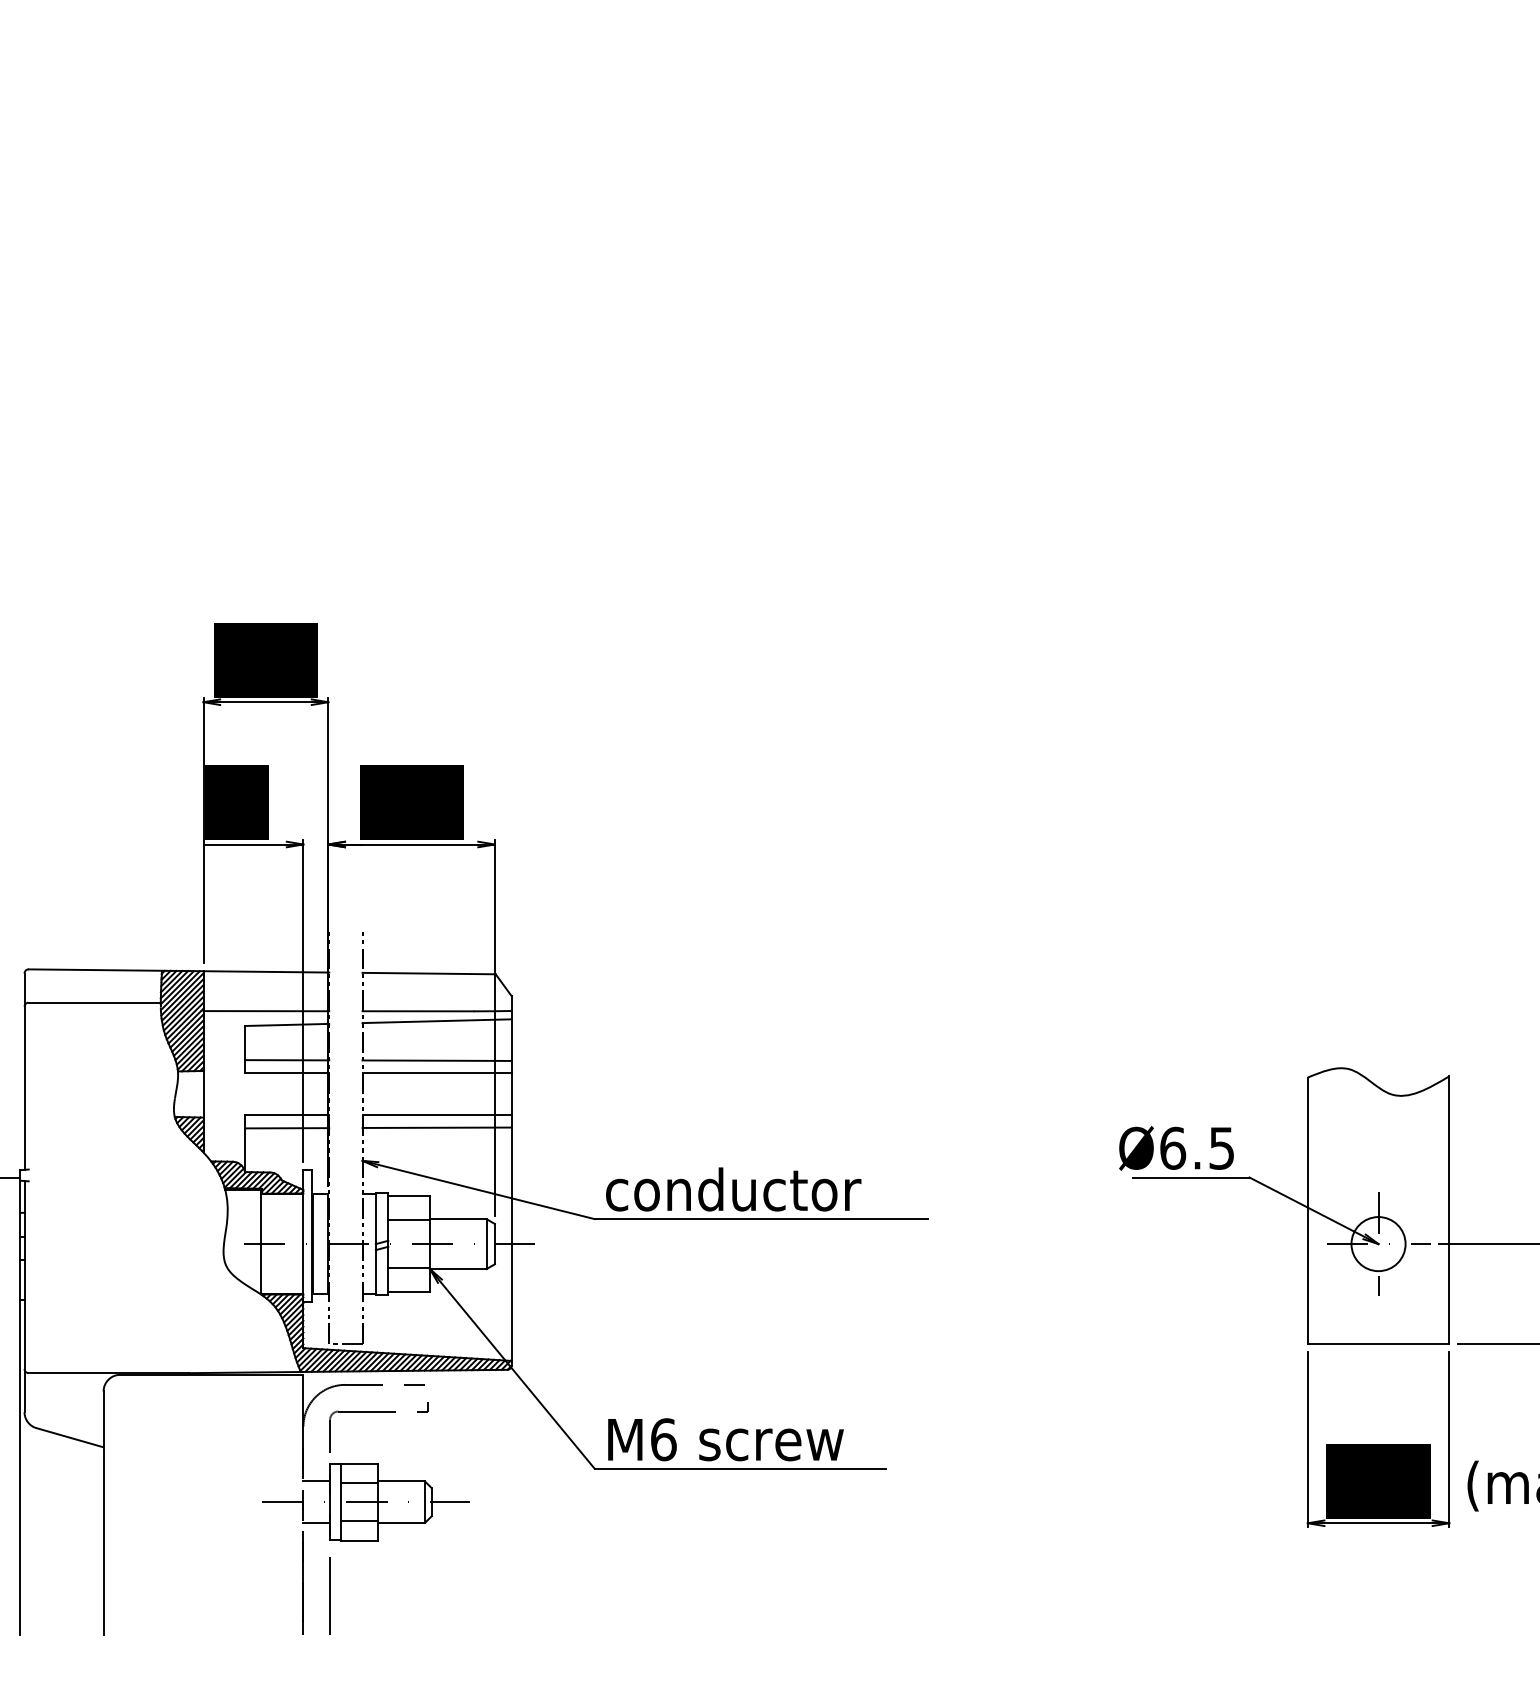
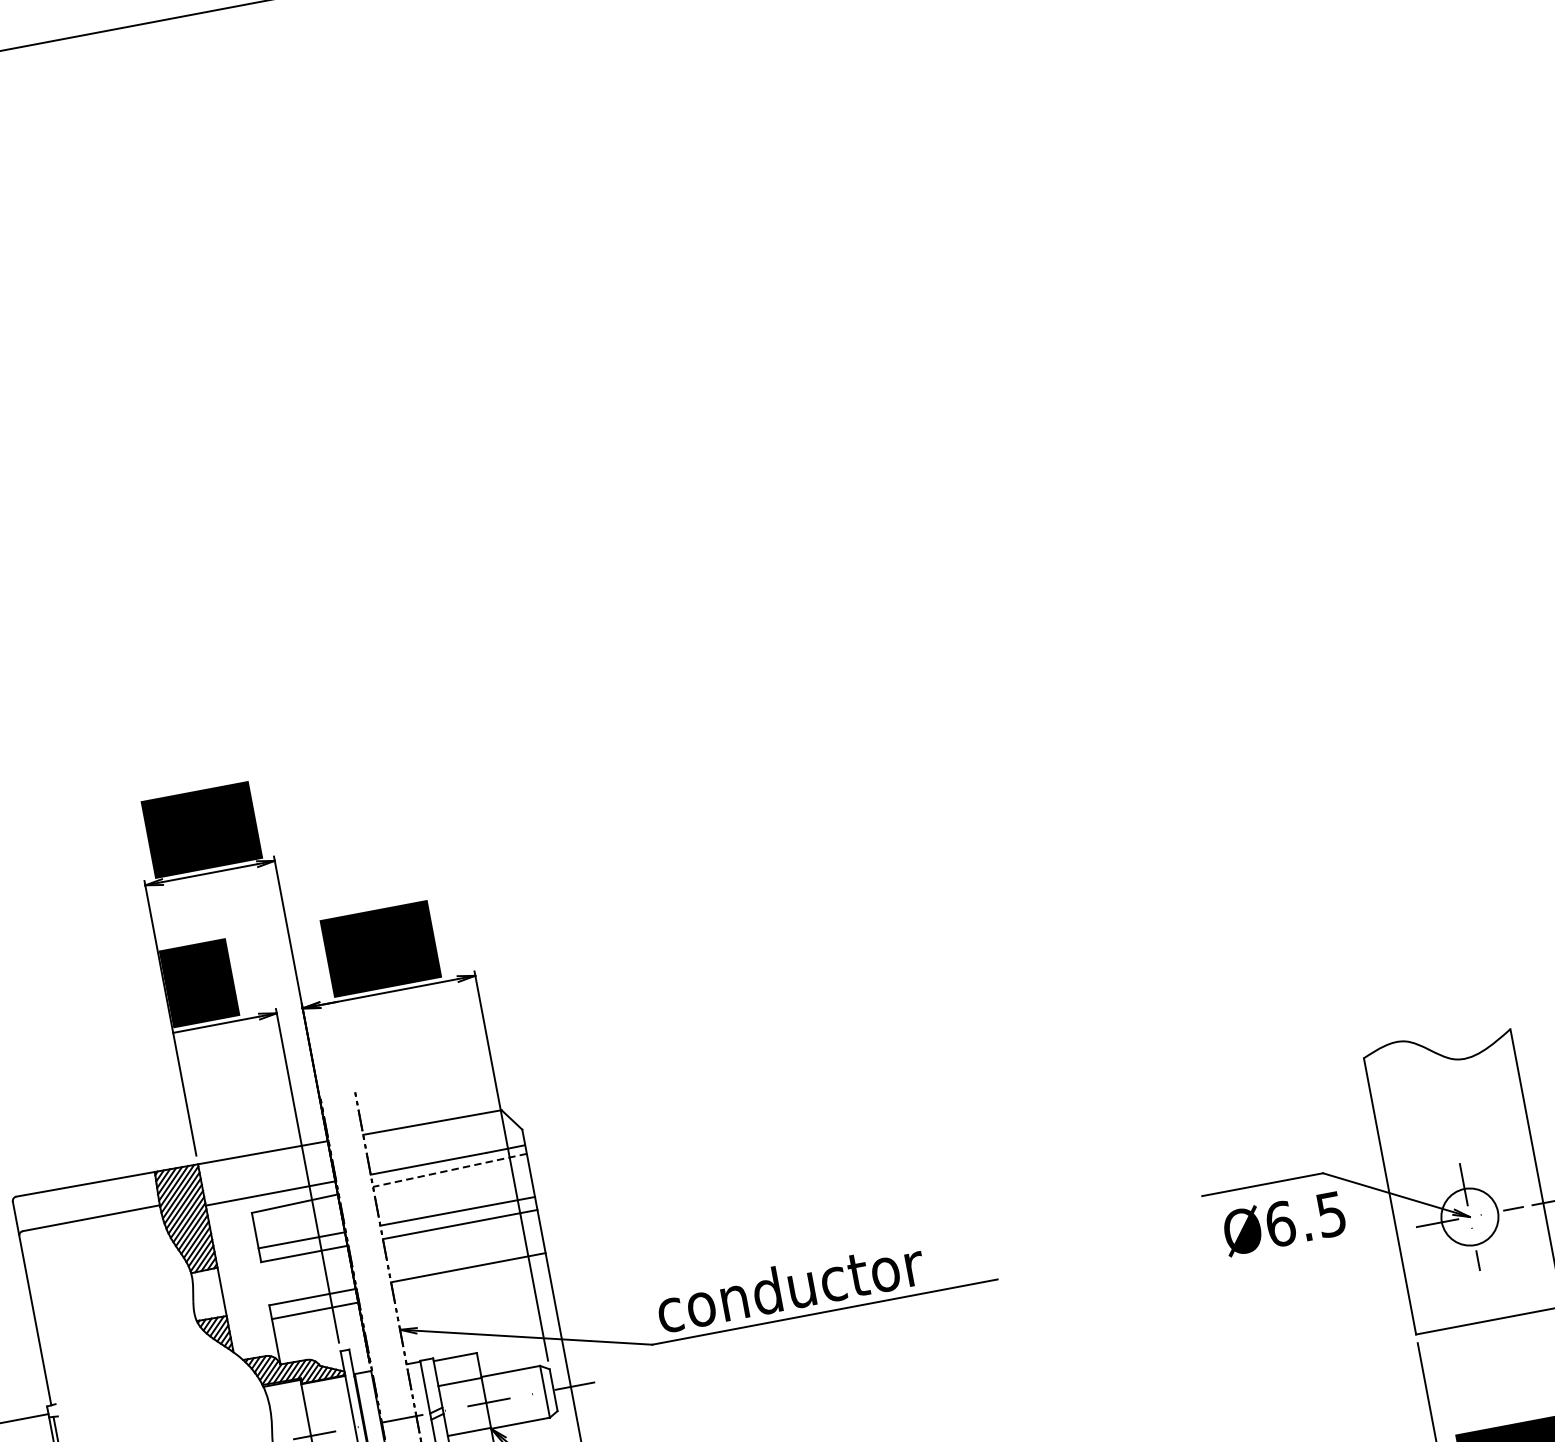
line: (437, 1021) -> (450, 1170), solid -> dashed
line: (436, 1127) -> (470, 1280), removed
text: (1176, 1148) -> (1284, 1223), moved

